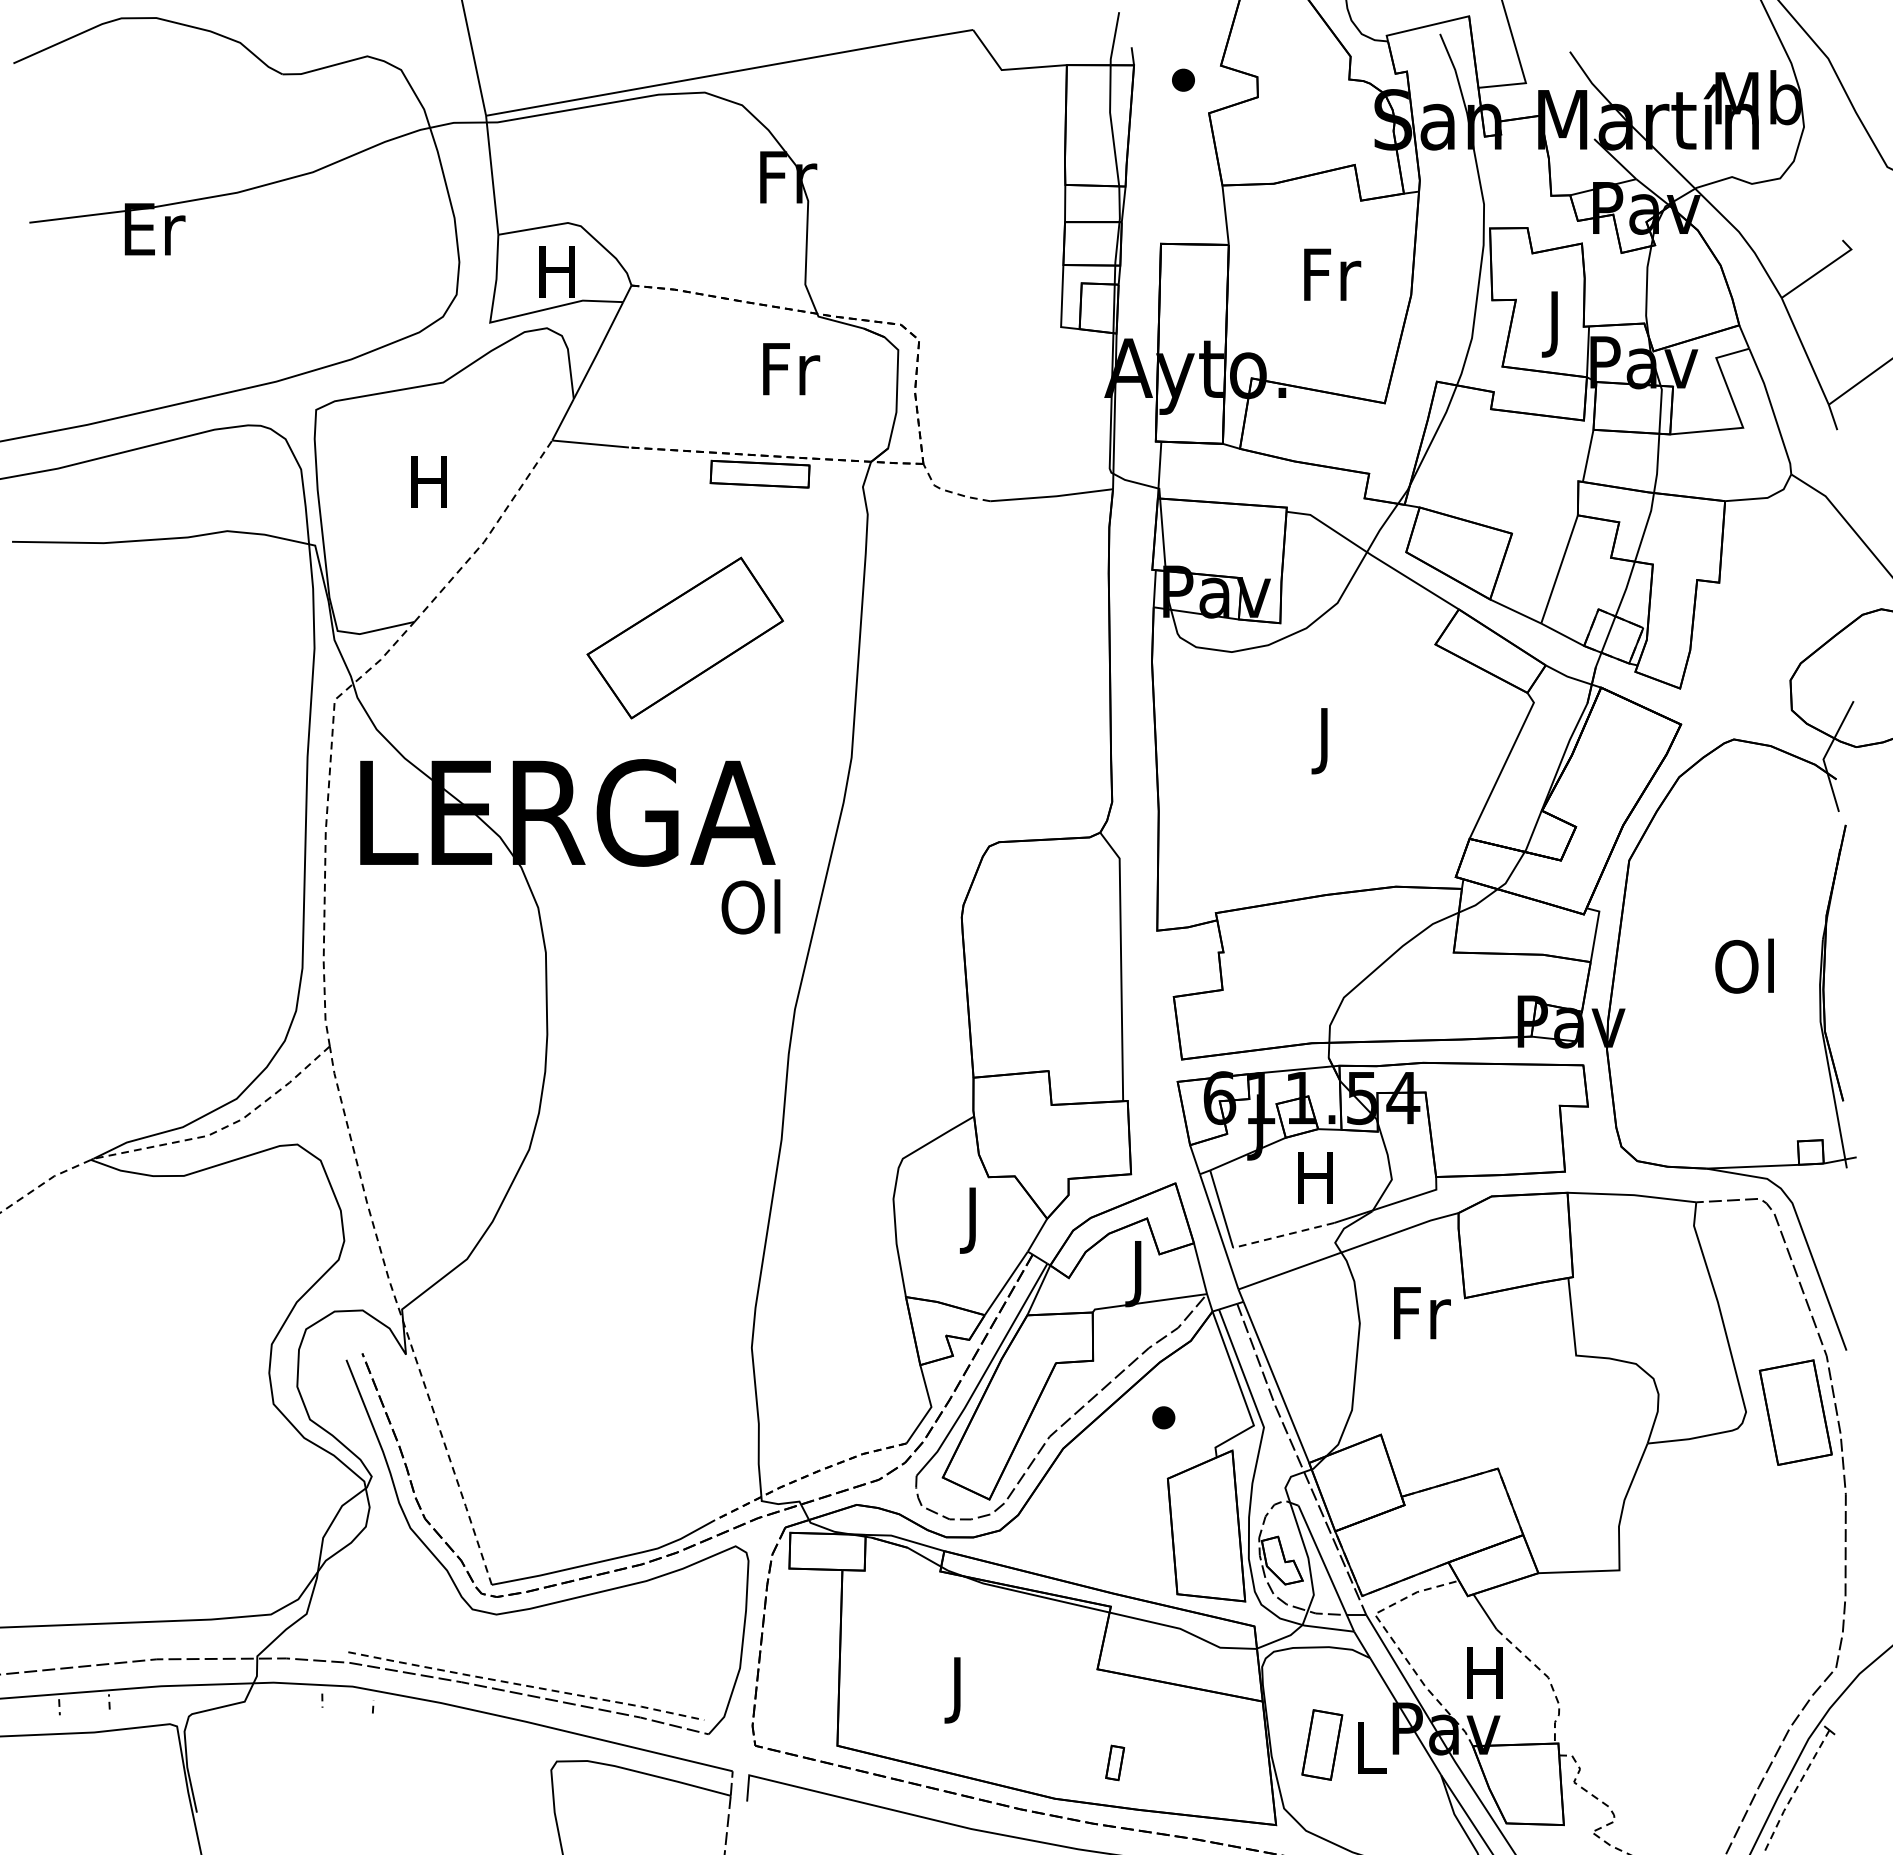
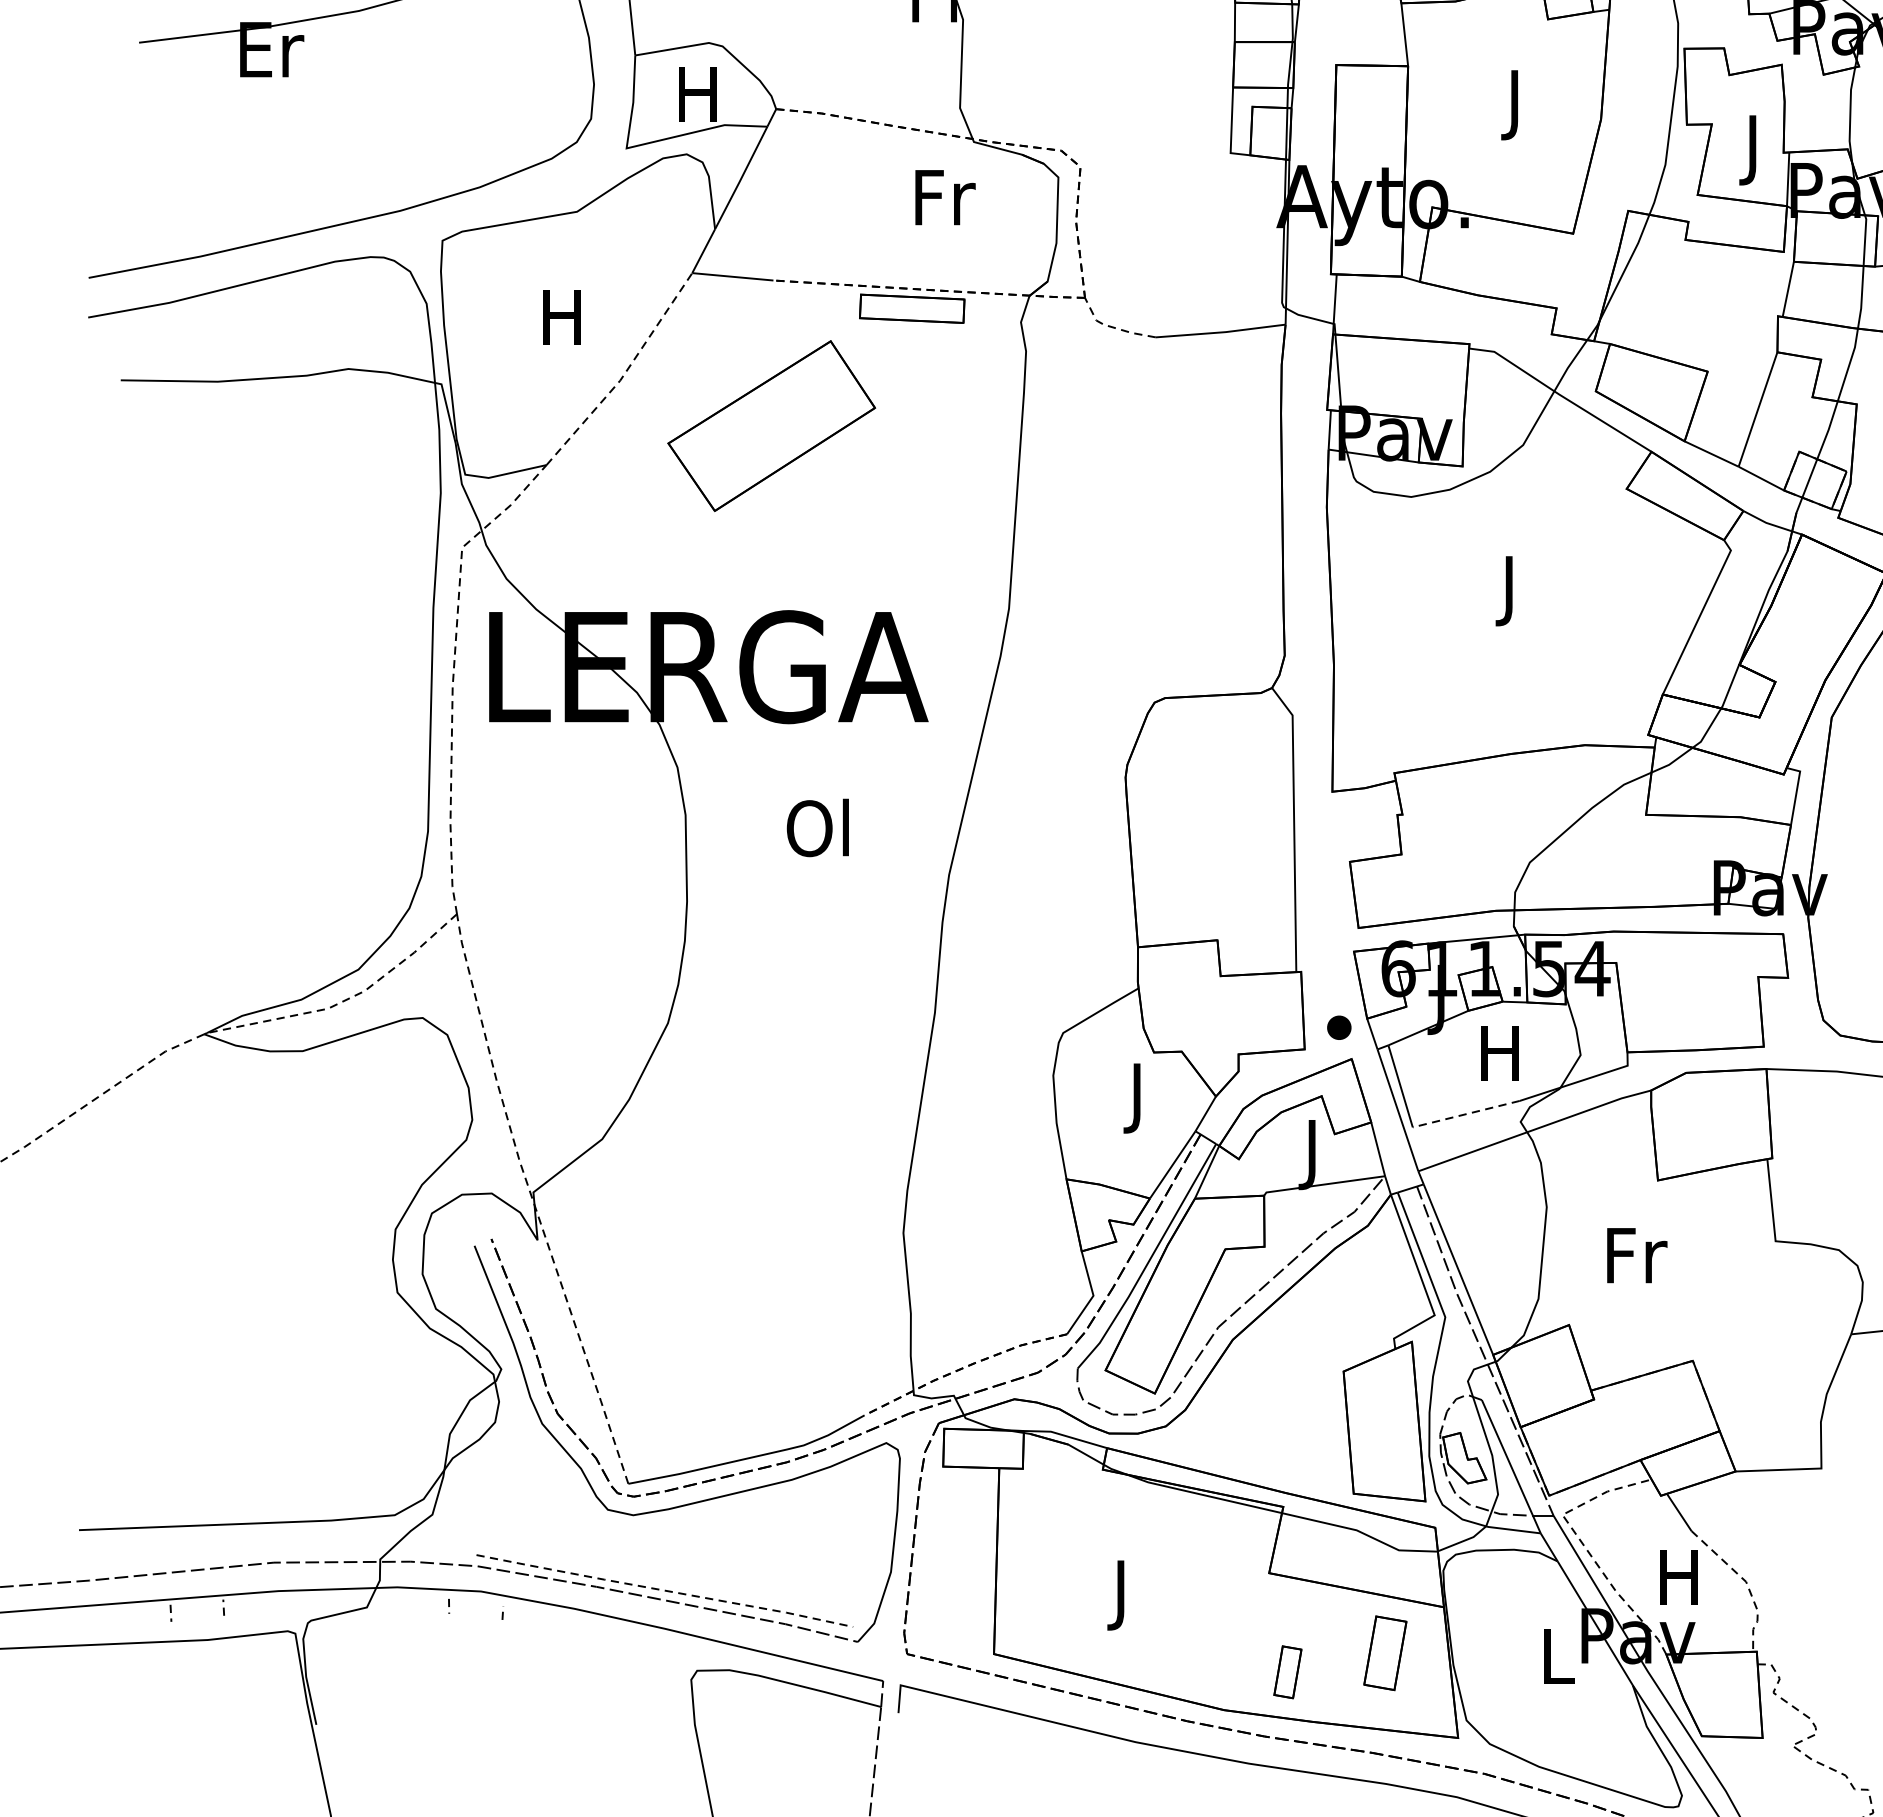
text: (1332, 281) -> (1517, 104), Fr -> J
part: (684, 637) -> (770, 425), moved
text: (750, 906) -> (817, 827), moved
text: (1422, 1313) -> (1637, 1255), moved
part: (1163, 1417) -> (1339, 1027), moved
part: (1322, 1744) -> (1385, 1652), moved
part: (1114, 1762) -> (1287, 1671), size x1.43

